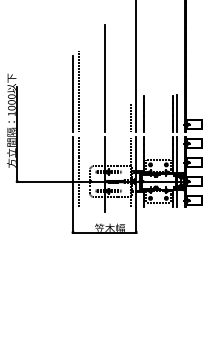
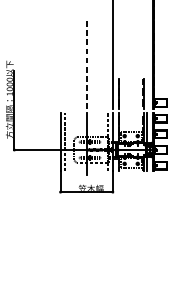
line: (104, 78) -> (86, 64), solid -> dashed
line: (78, 91) -> (65, 75), removed
line: (73, 94) -> (60, 77), removed
line: (176, 113) -> (146, 93), removed
line: (130, 117) -> (108, 96), removed

